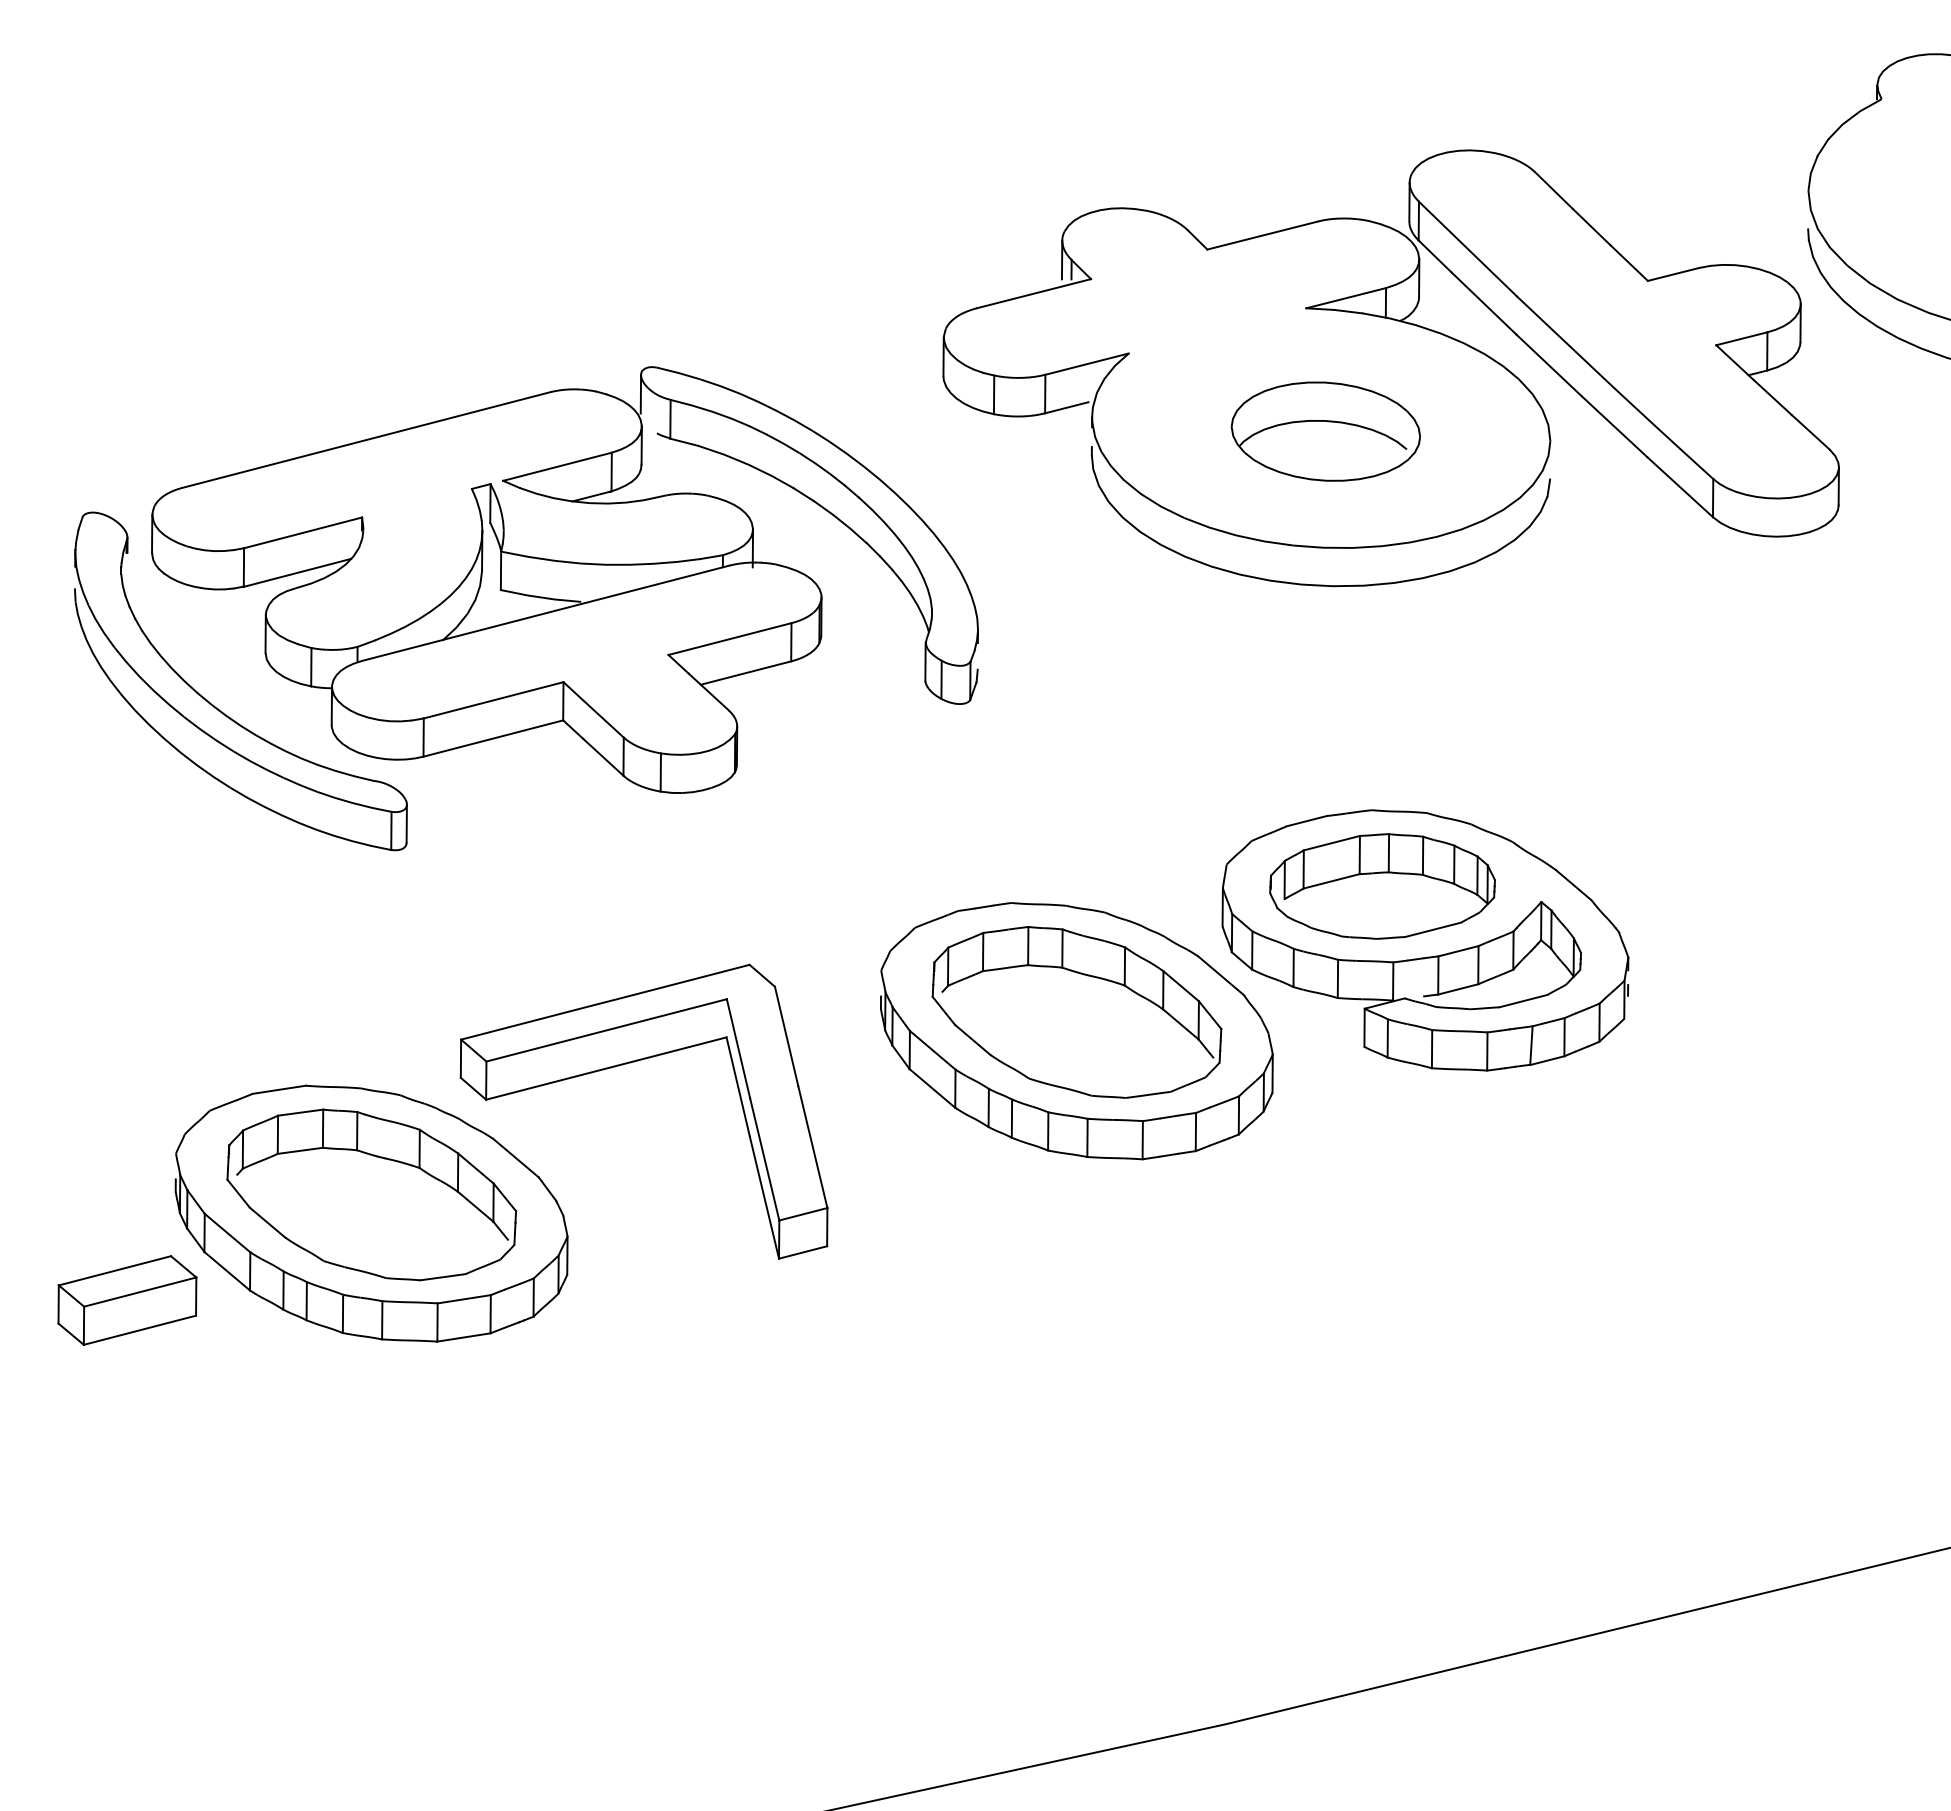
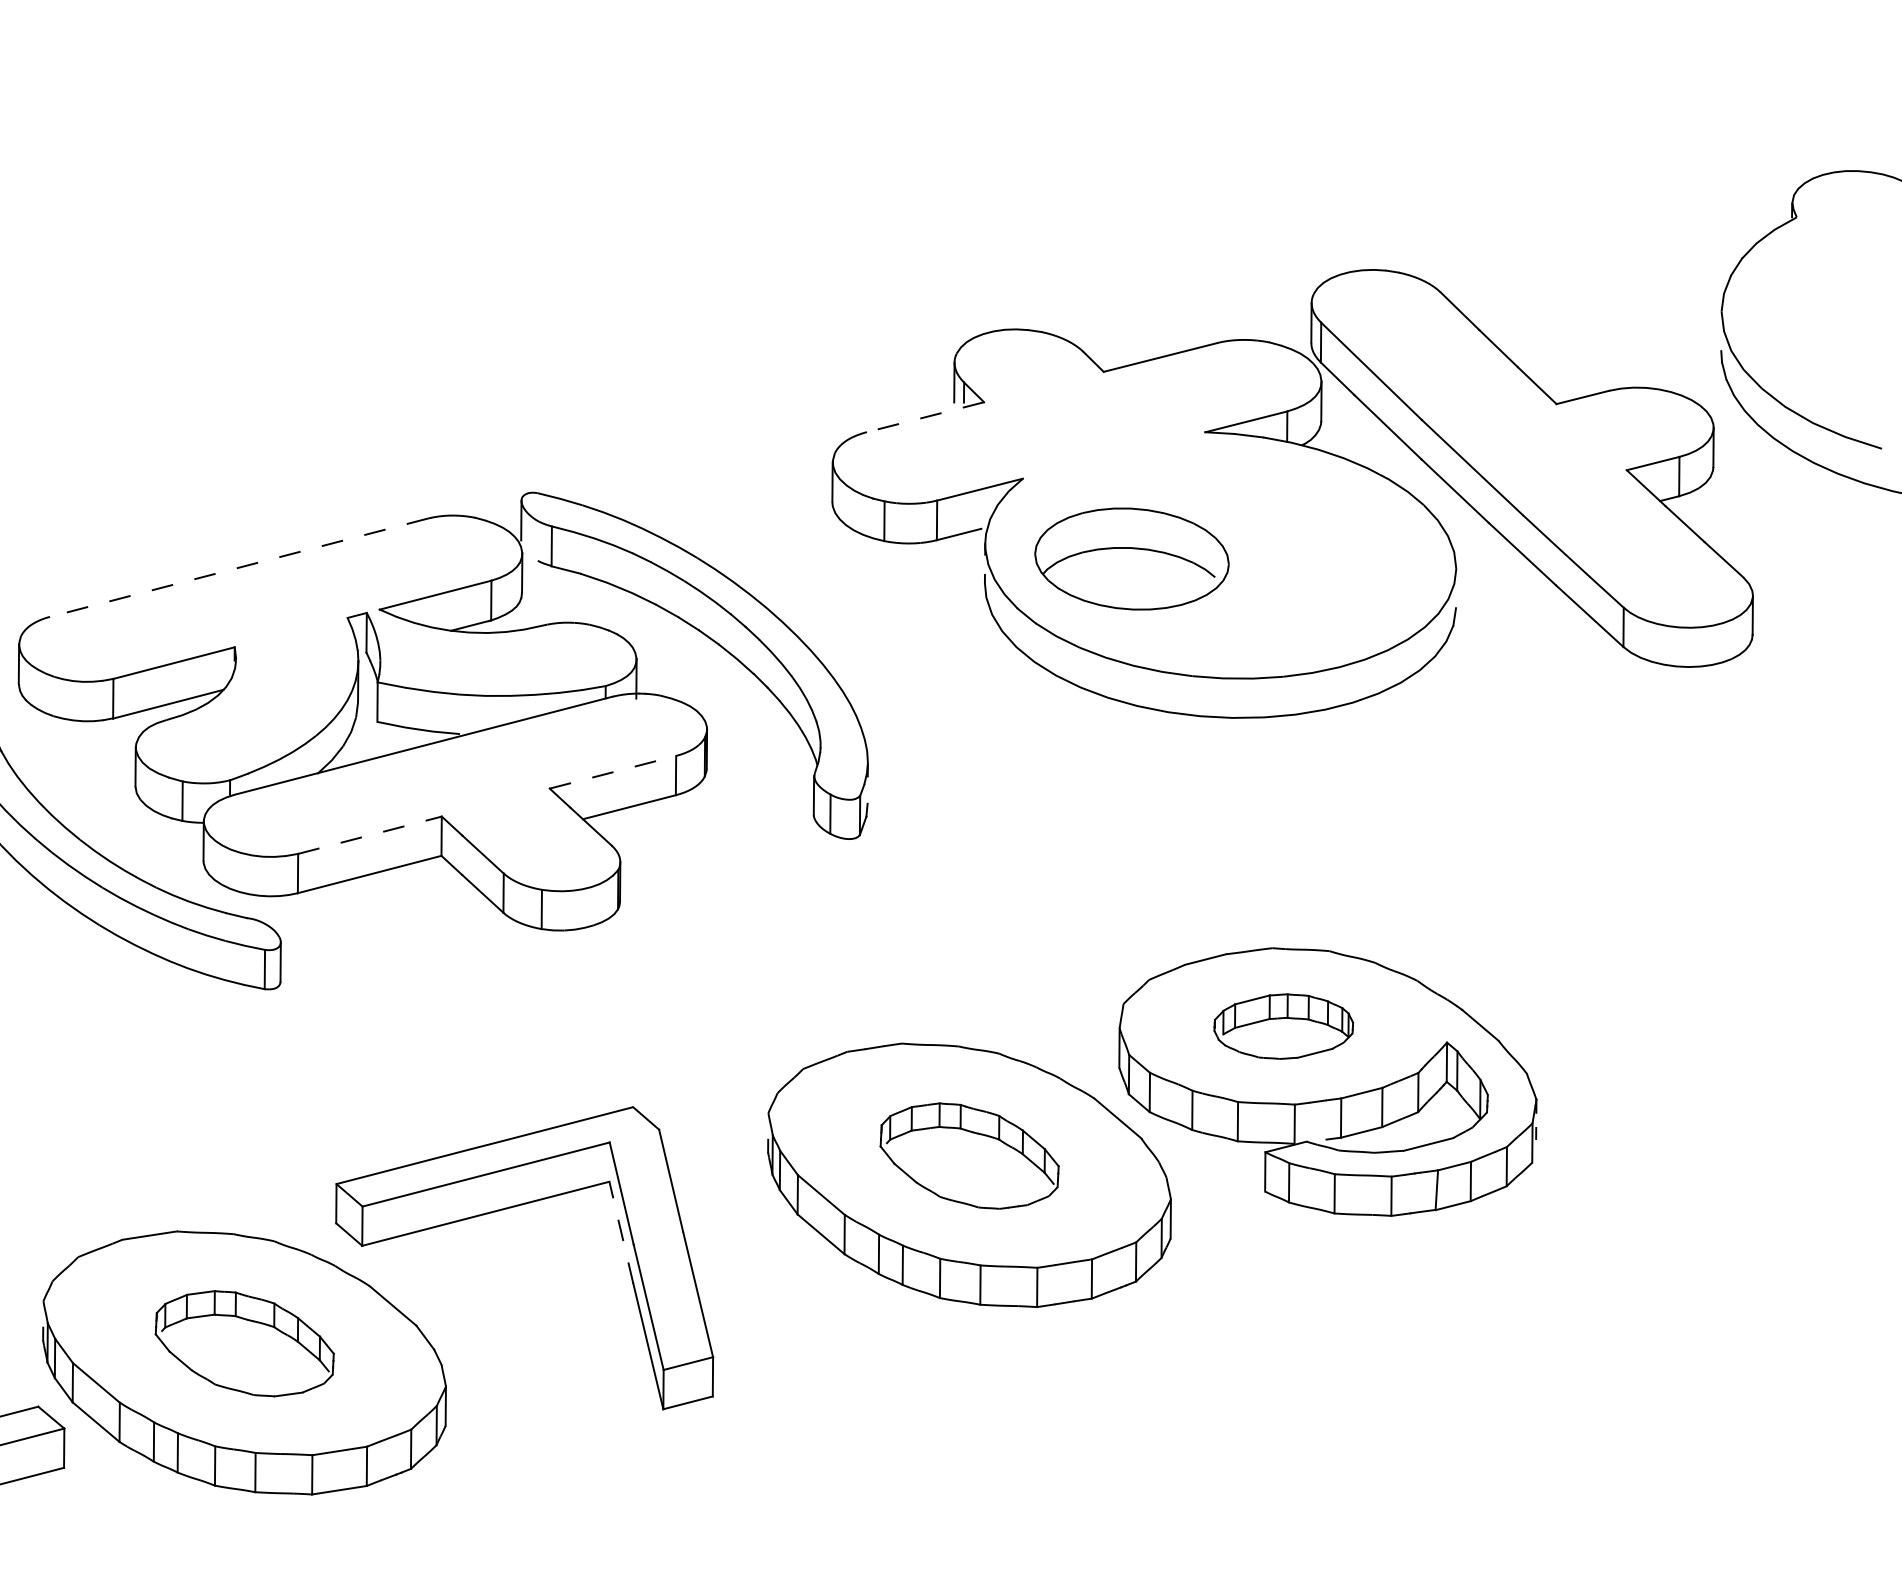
line: (1034, 293) -> (925, 417), solid -> dashed
part: (1325, 431) -> (1131, 558), moved
line: (365, 440) -> (238, 568), solid -> dashed
line: (730, 639) -> (613, 772), solid -> dashed
line: (494, 700) -> (370, 835), solid -> dashed
part: (1382, 886) -> (1283, 1026), size x0.6
part: (1076, 1012) -> (969, 1156), size x0.6
line: (738, 1087) -> (621, 1233), solid -> dashed
part: (371, 1194) -> (244, 1343), size x0.6

